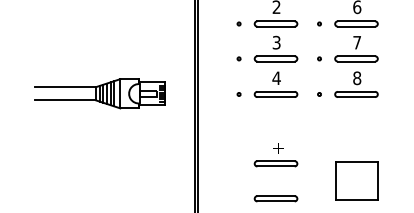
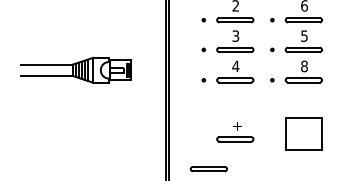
text: (356, 42) -> (303, 35), 7 -> 5
part: (99, 93) -> (75, 70), moved
part: (356, 180) -> (303, 133), moved
part: (275, 198) -> (208, 168), moved

